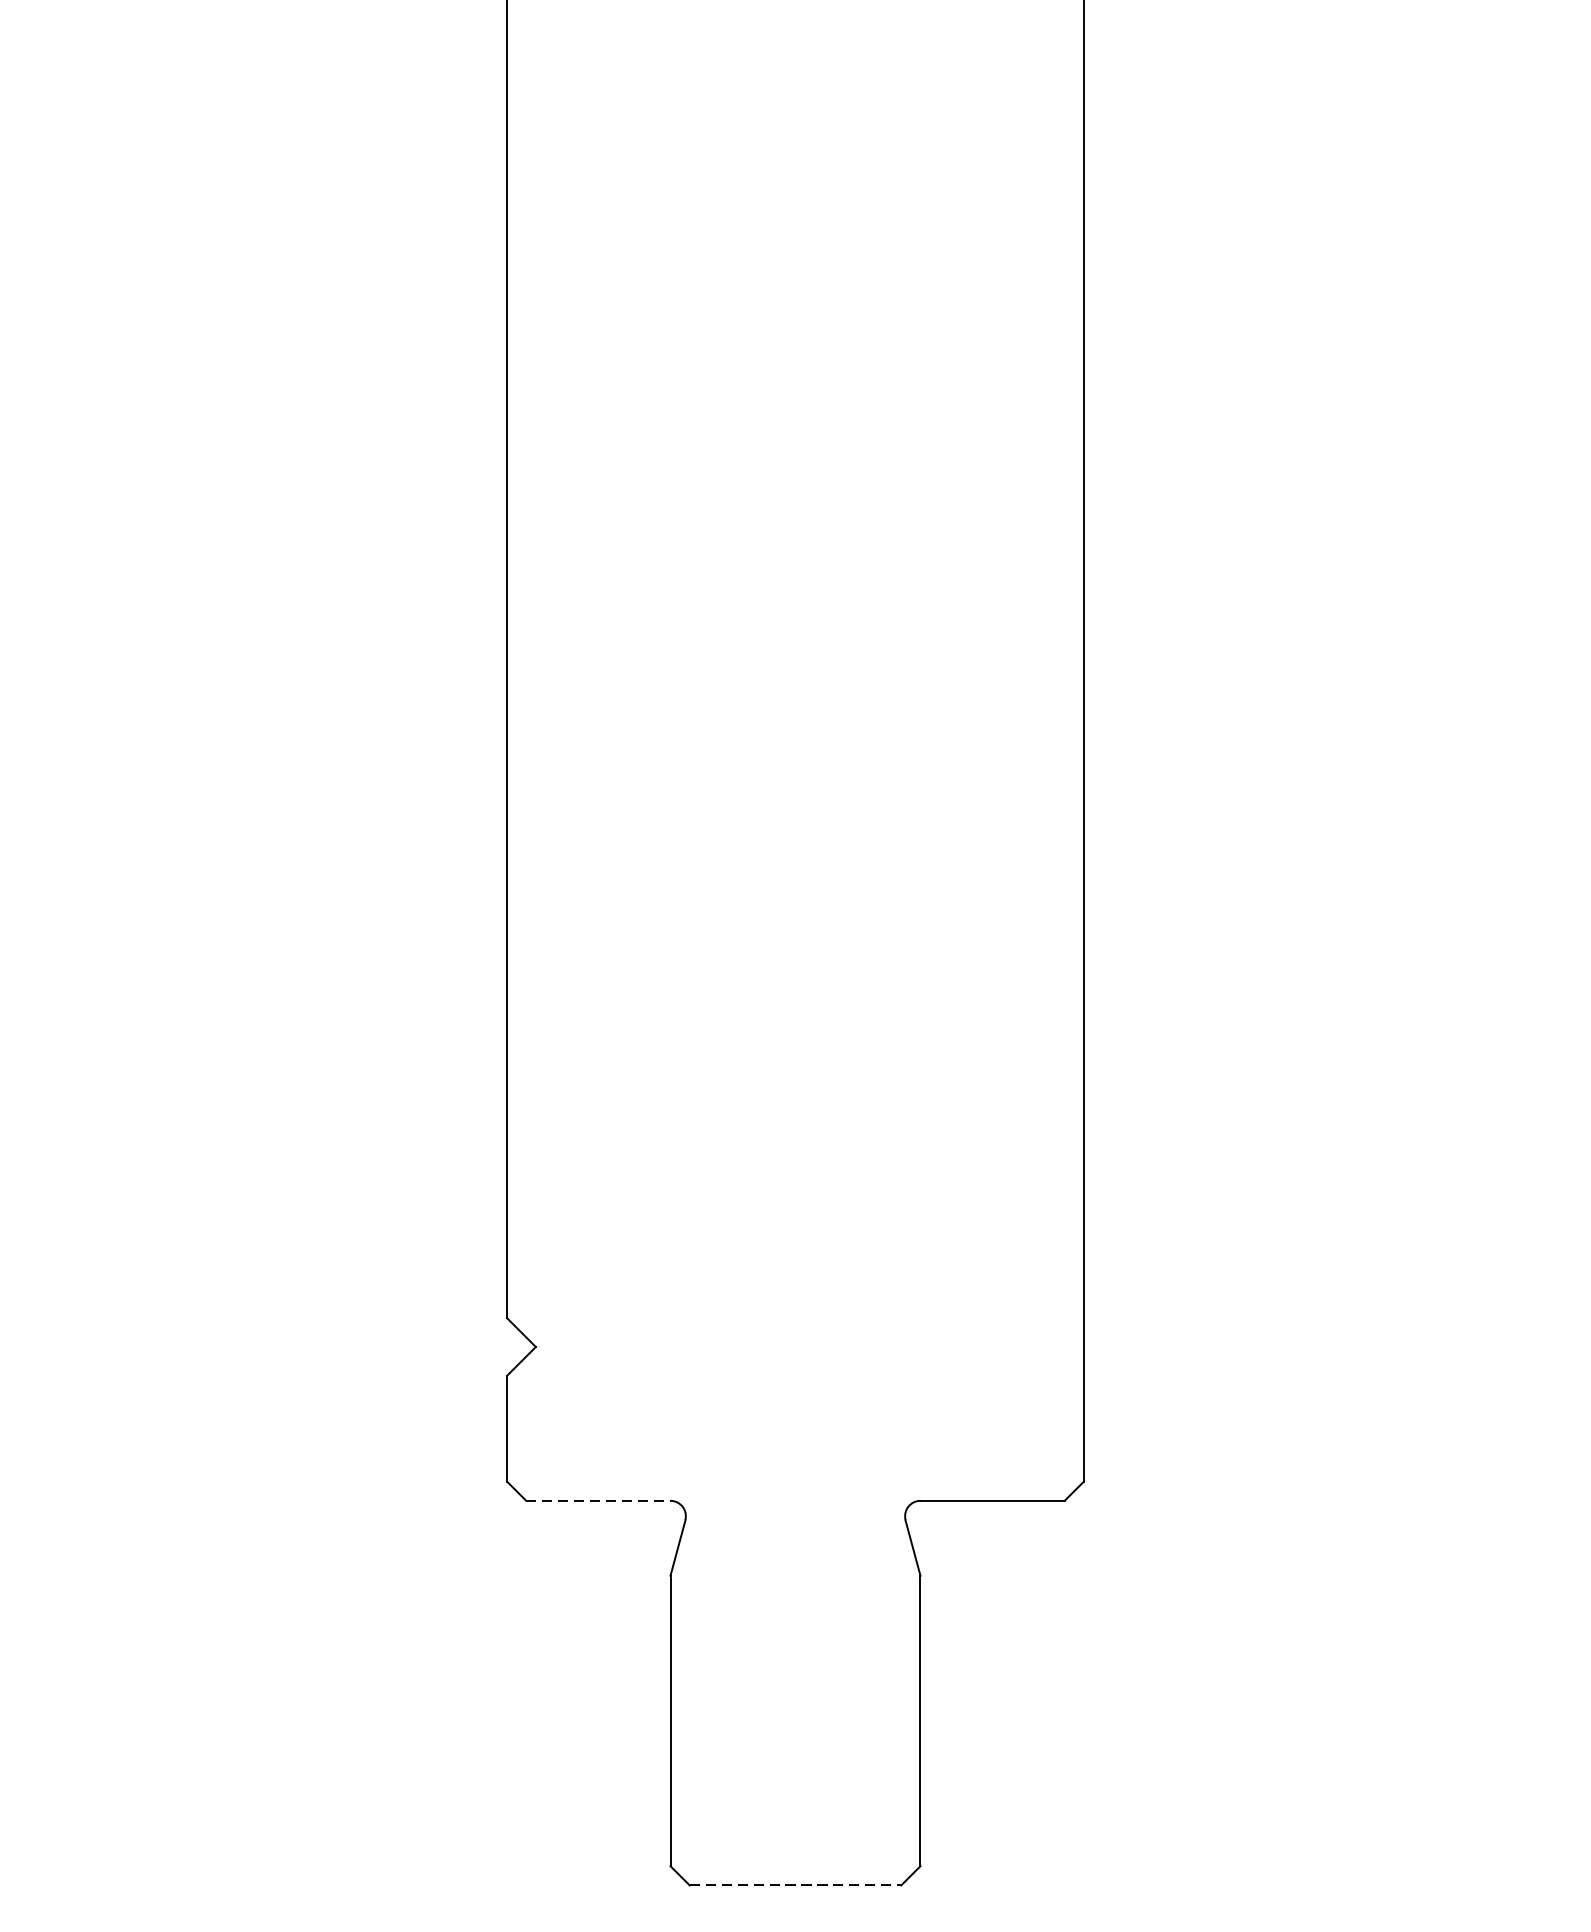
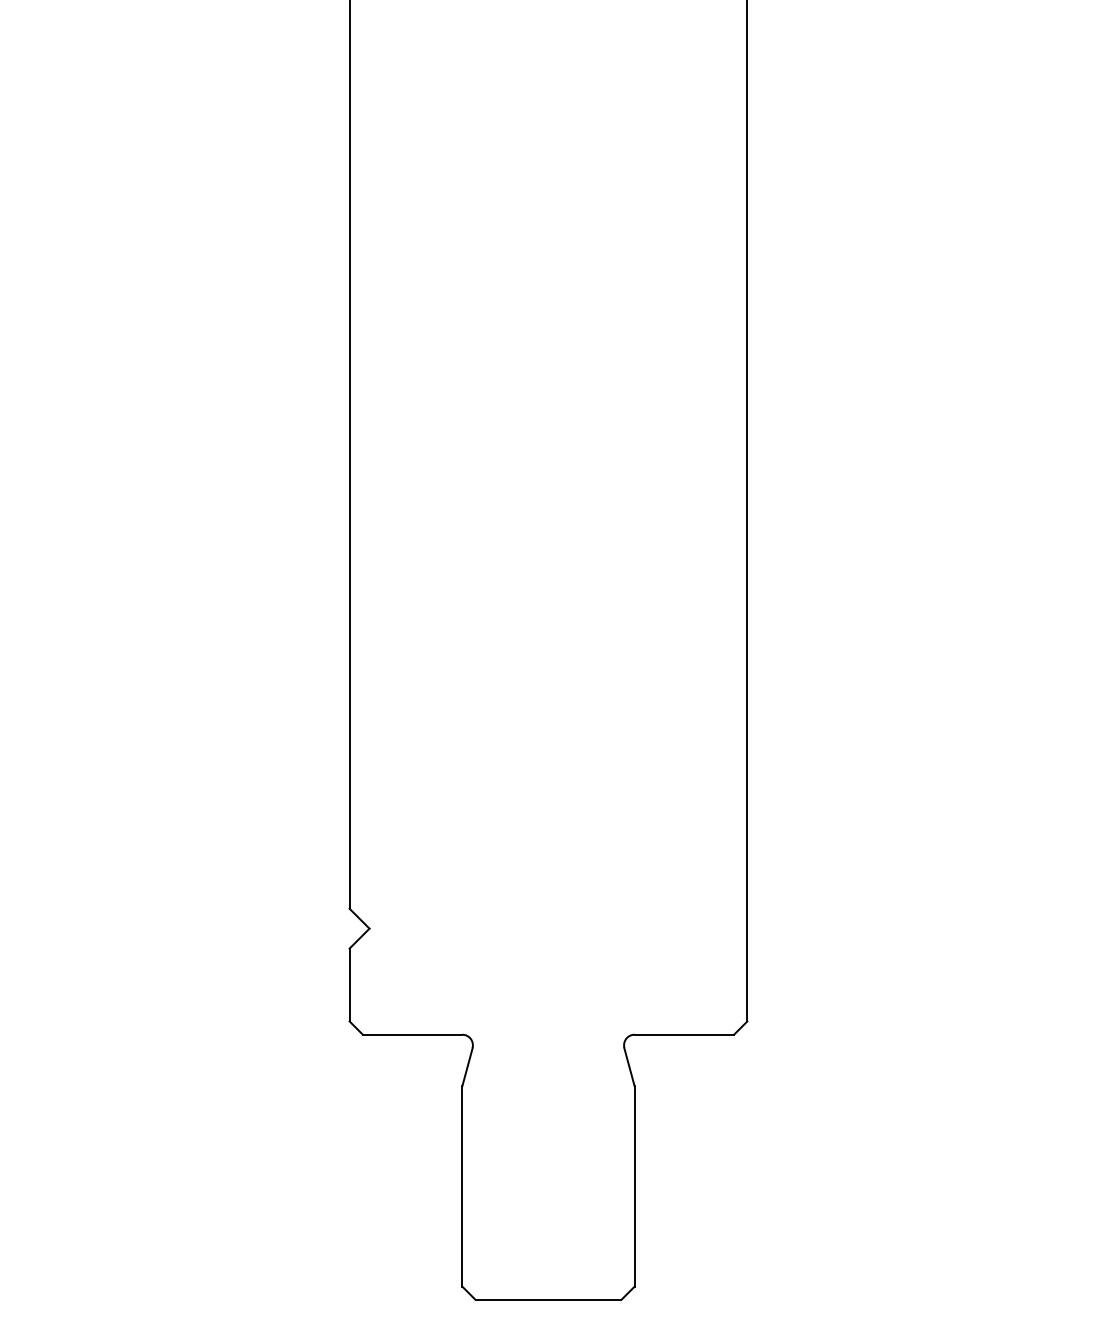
line: (598, 1500) -> (412, 1034), dashed -> solid
line: (795, 1884) -> (548, 1299), dashed -> solid

